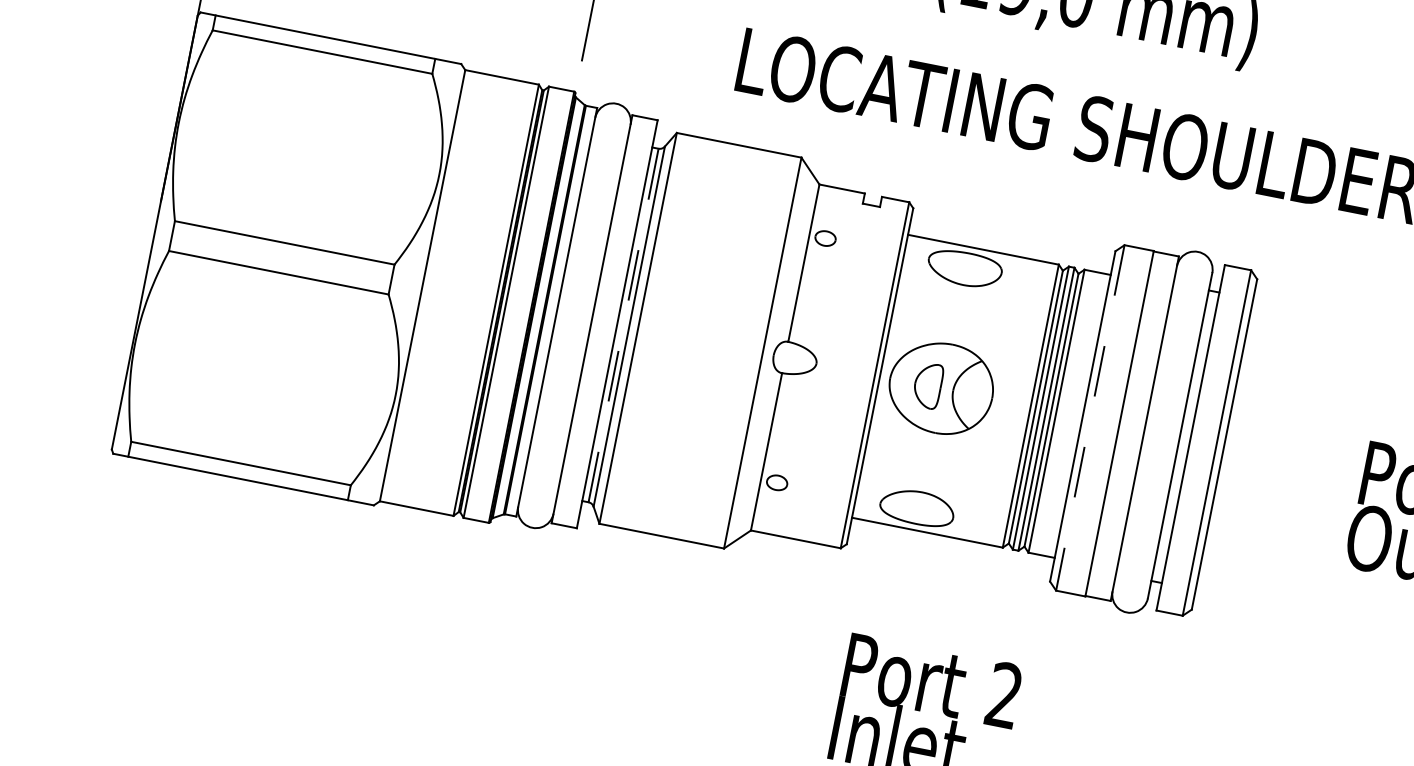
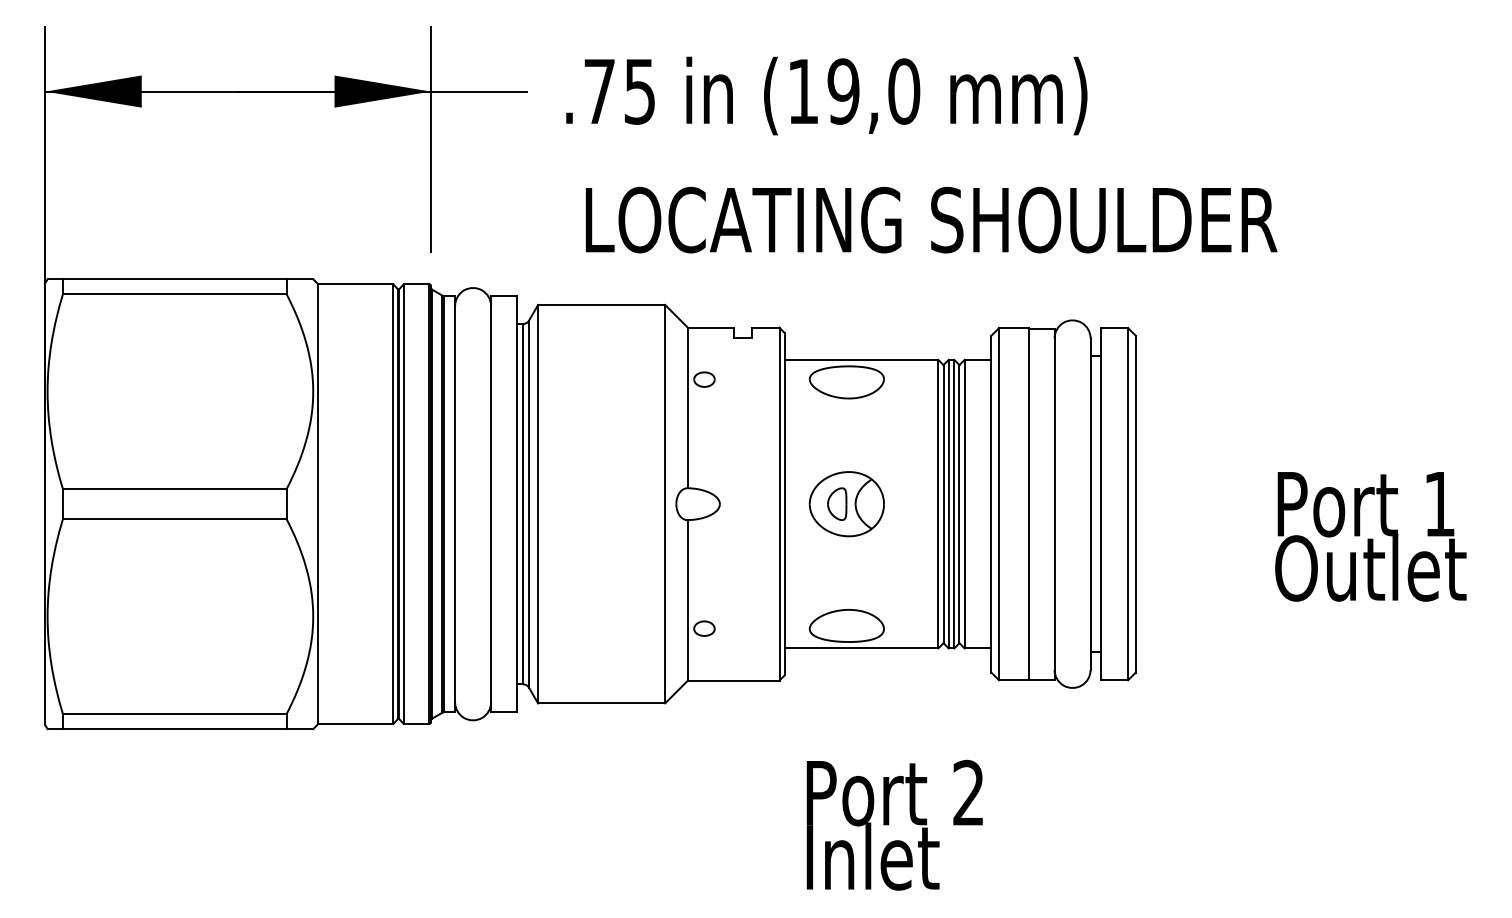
line: (623, 324) -> (523, 503), dashed -> solid
part: (940, 388) -> (846, 504), size x0.71
line: (1090, 418) -> (999, 504), dashed -> solid

